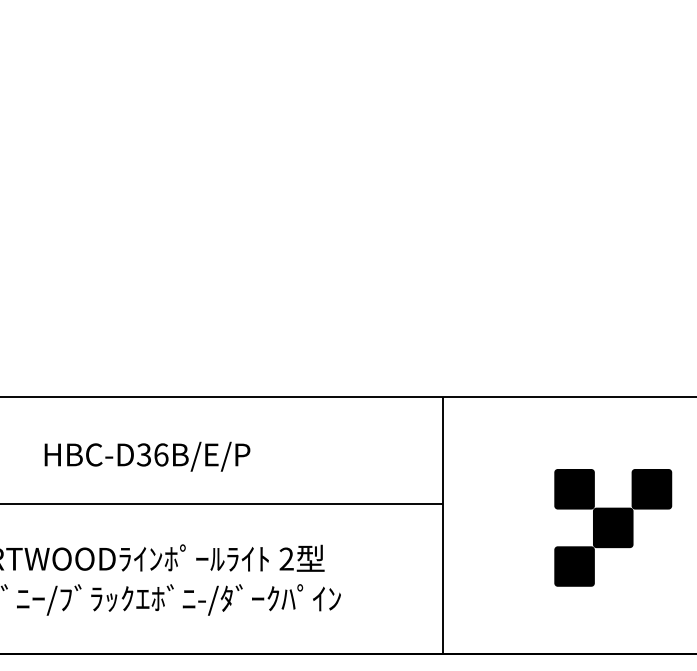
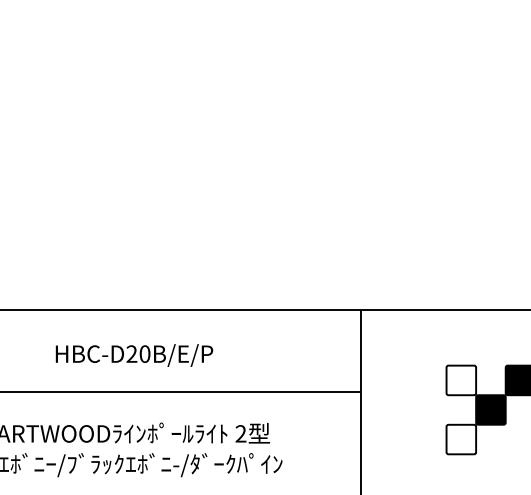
text: (152, 454) -> (138, 353), HBC-D36B/E/P -> HBC-D20B/E/P
fill: (574, 488) -> (461, 379), removed
fill: (574, 566) -> (461, 439), removed

